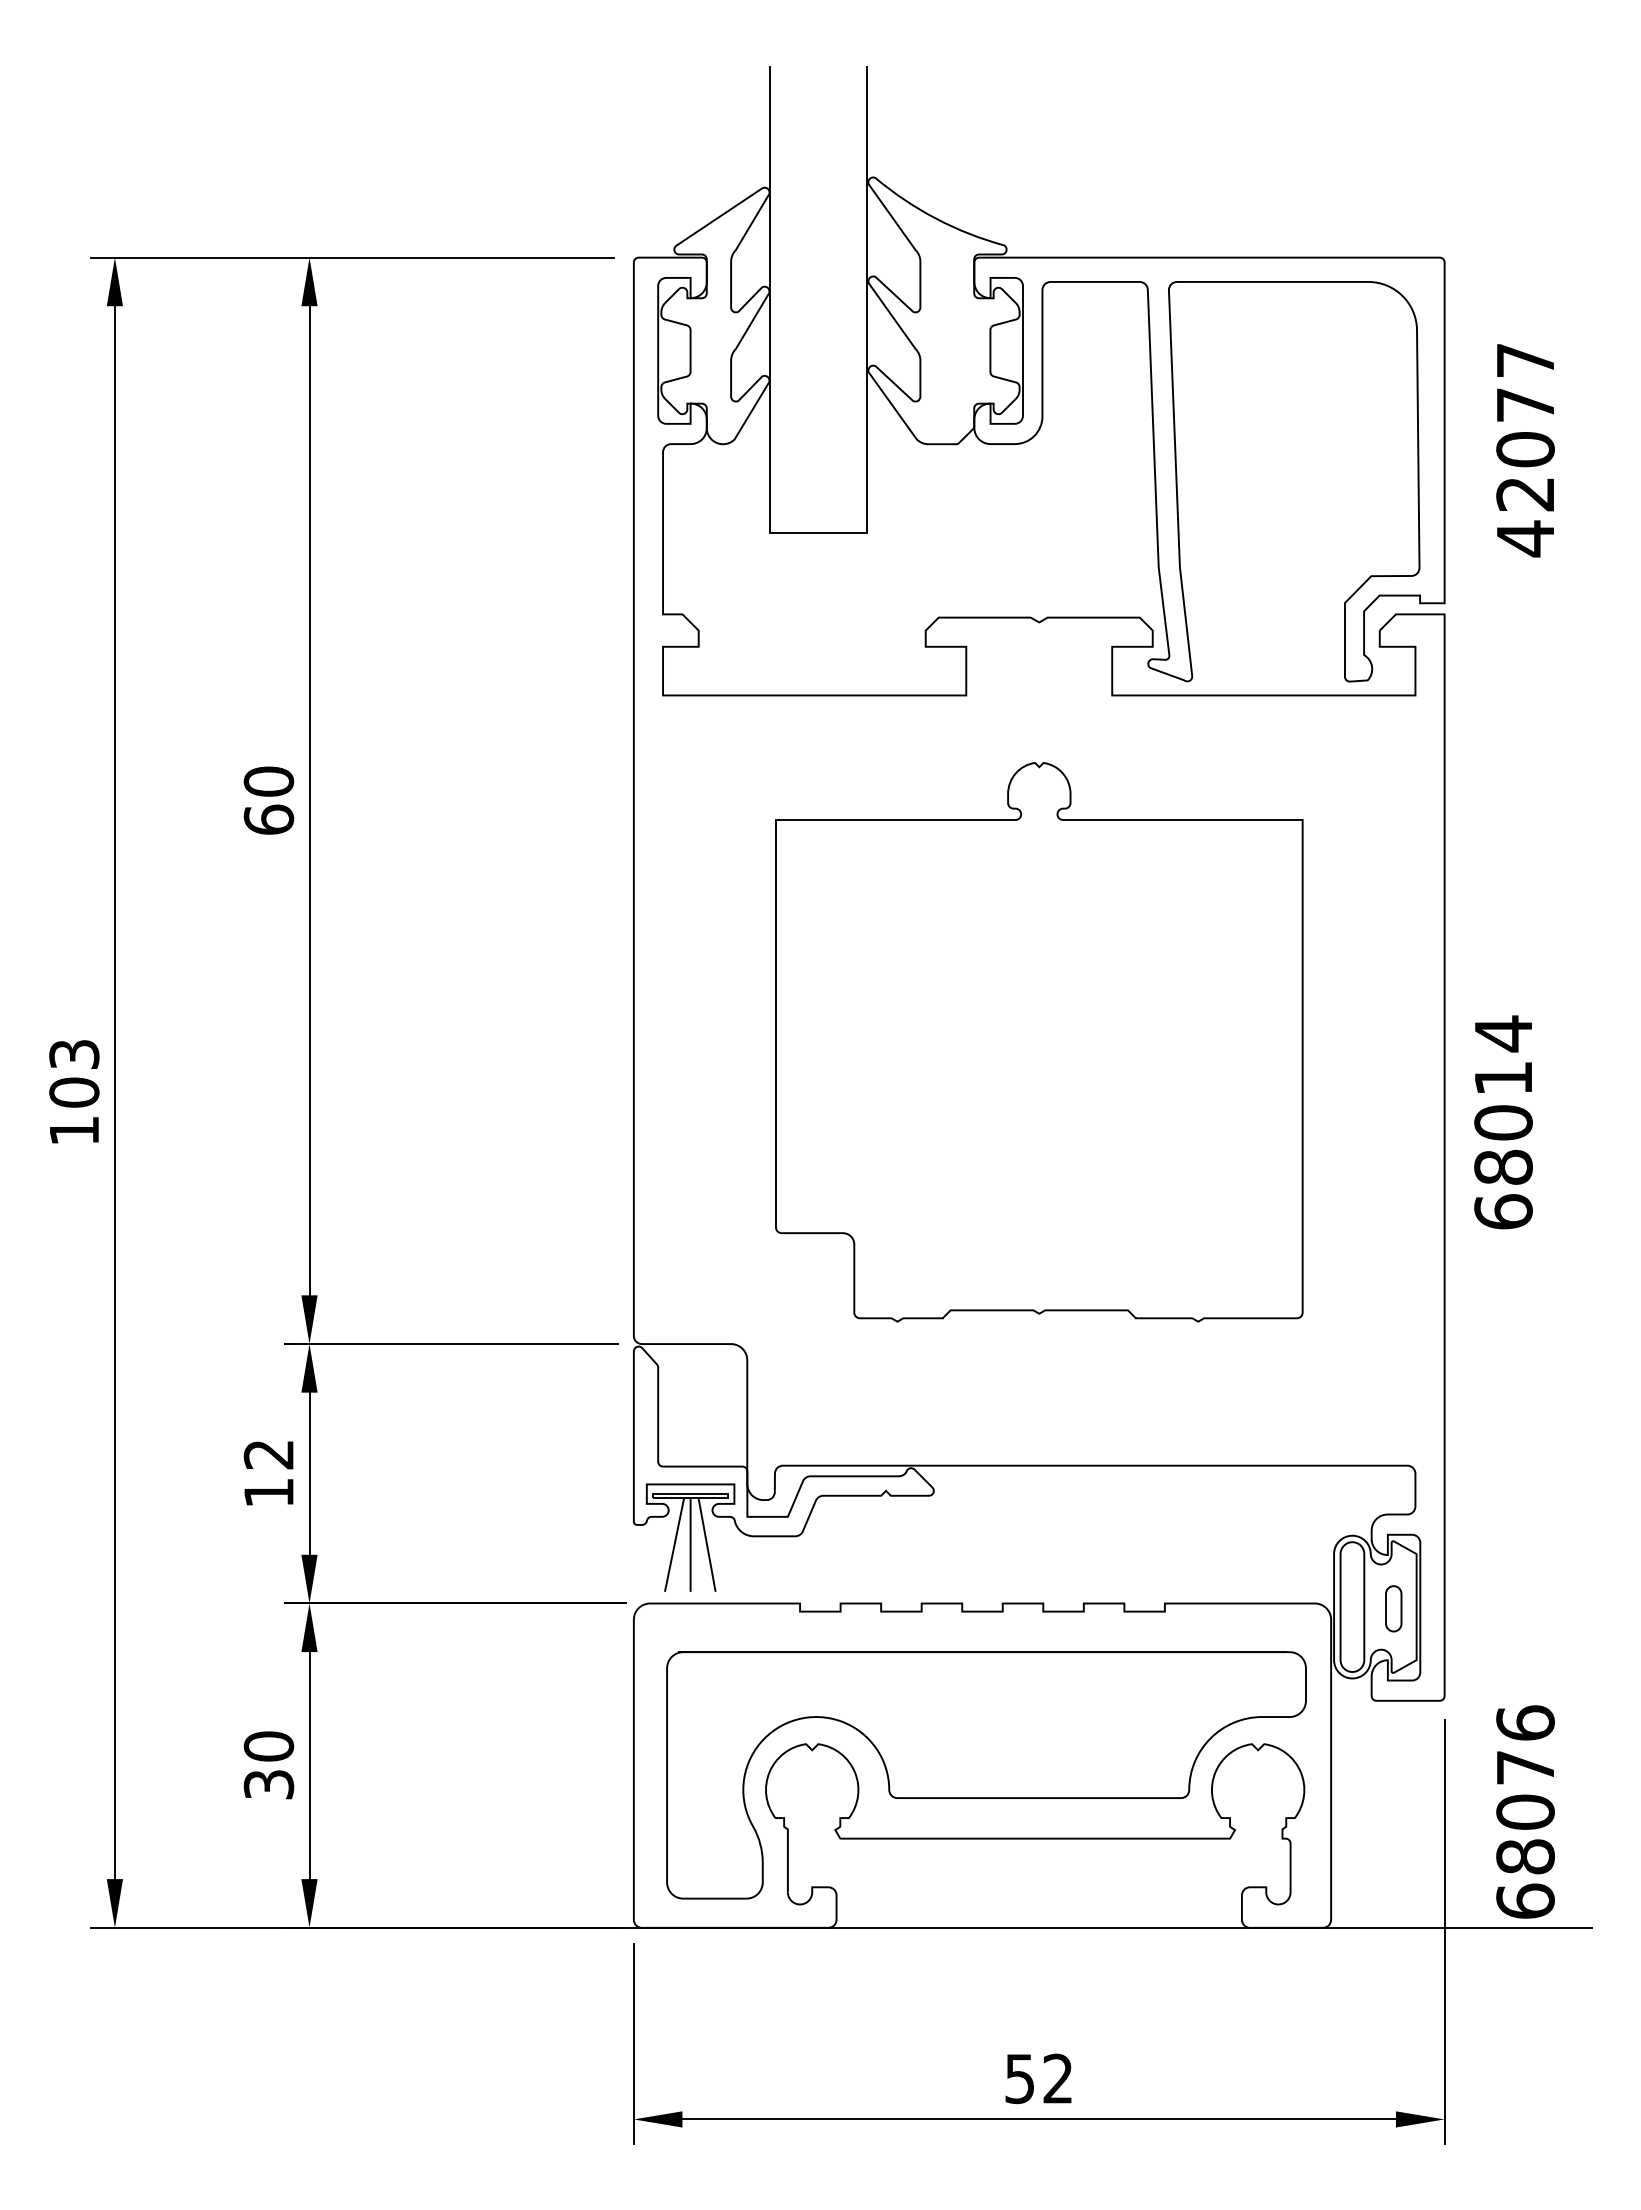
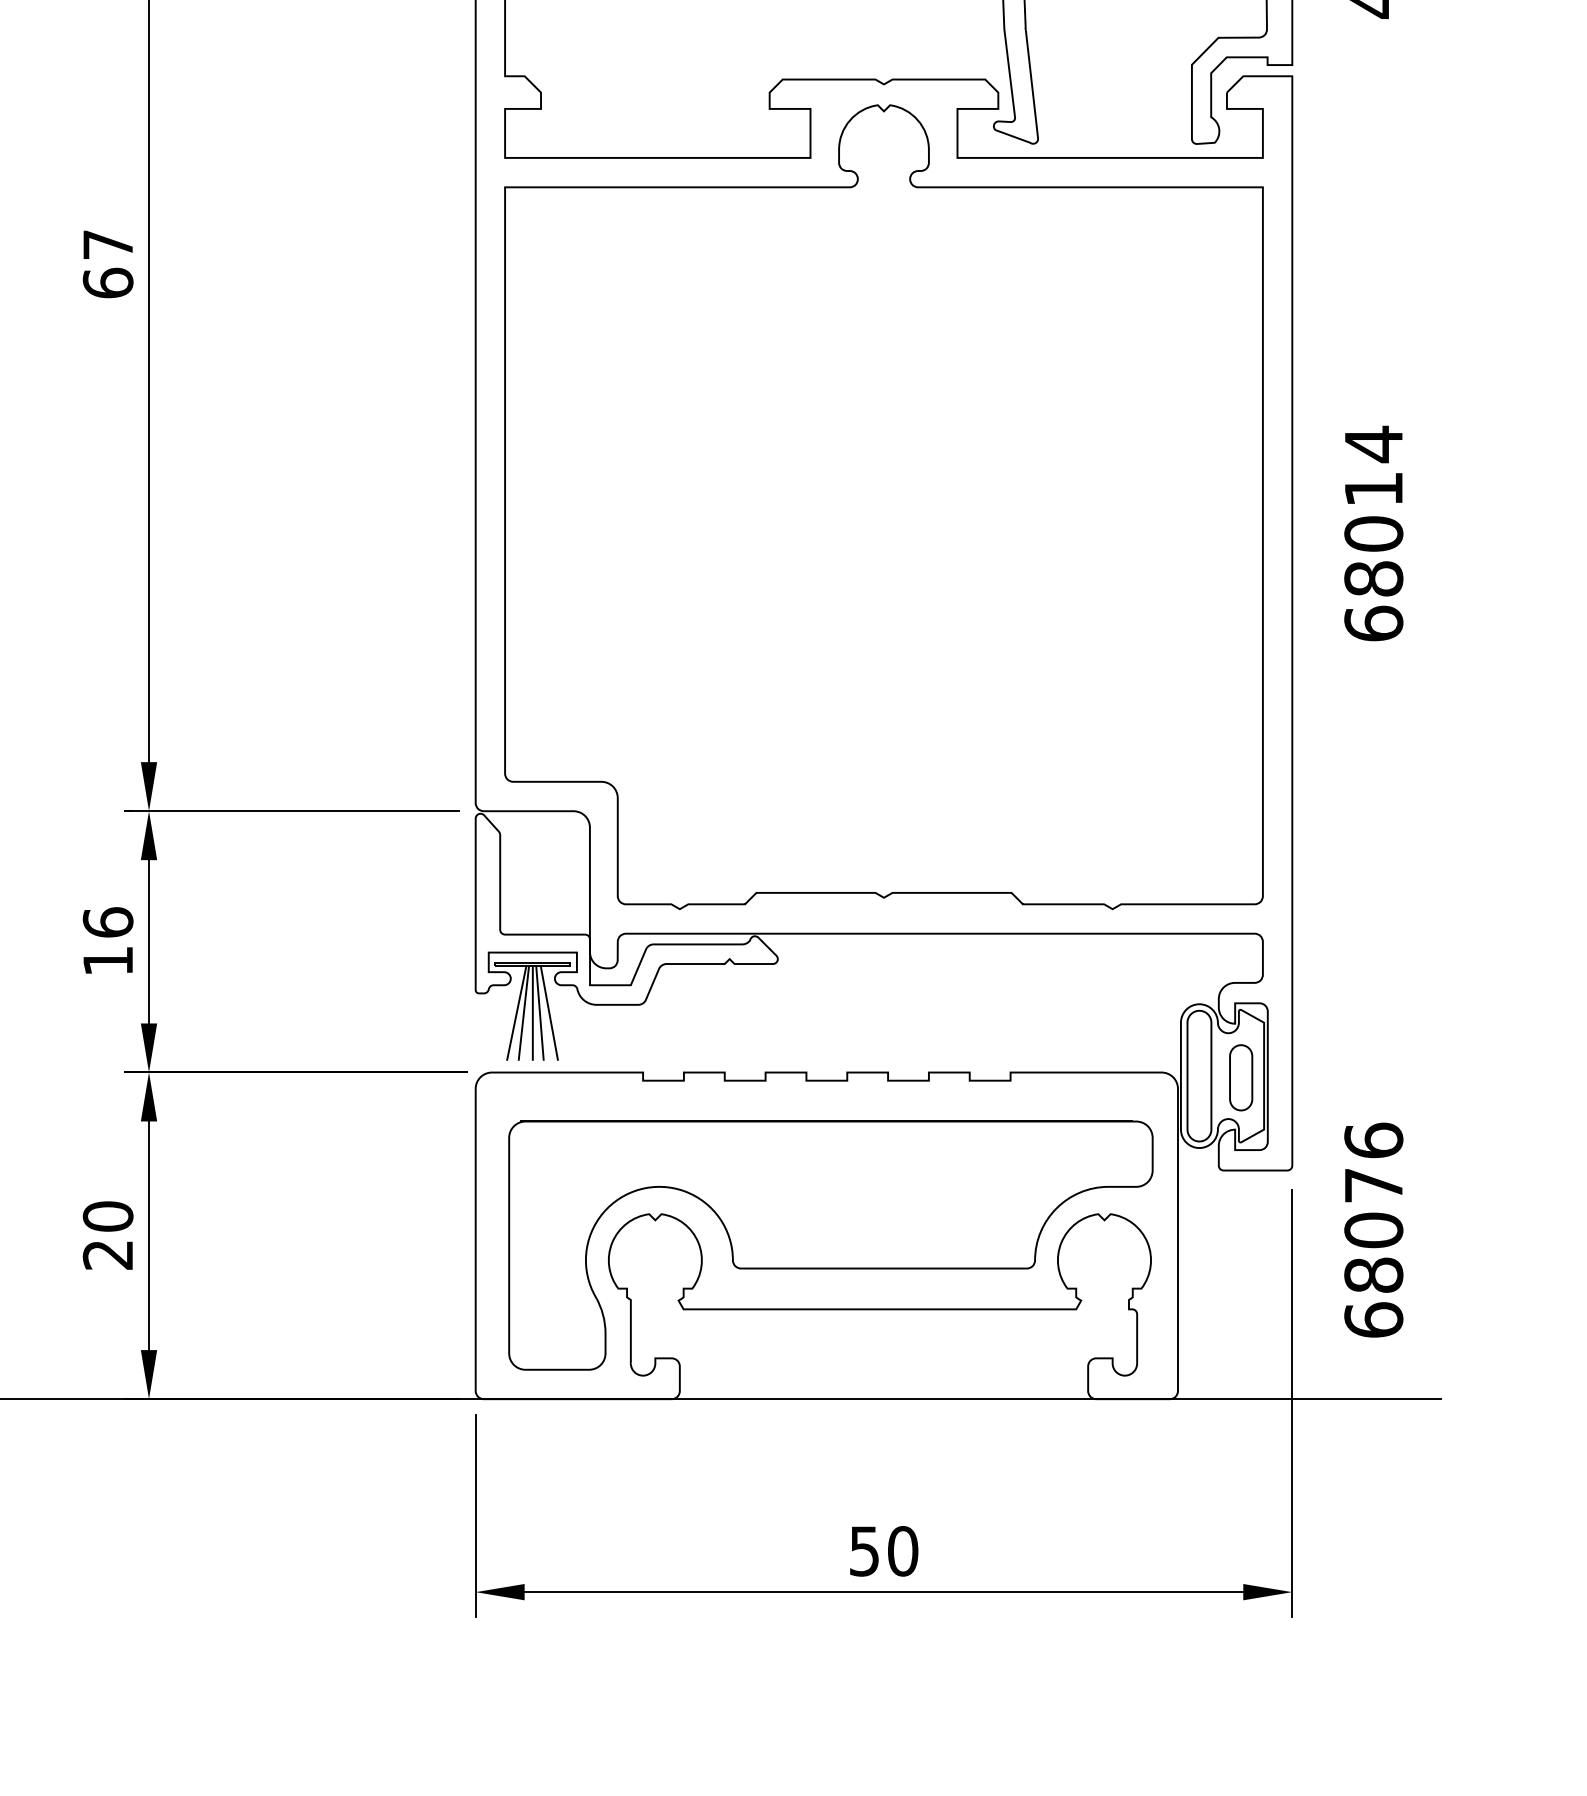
text: (268, 781) -> (107, 244), 60 -> 67
part: (1039, 1042) -> (884, 507), size x1.43
text: (1503, 1122) -> (1373, 533), moved
text: (268, 1454) -> (107, 922), 12 -> 16
line: (681, 1544) -> (523, 1013), added
line: (697, 1544) -> (539, 1013), added
part: (1393, 1608) -> (1240, 1077), size x1.43
text: (269, 1784) -> (108, 1254), 30 -> 20
text: (1525, 1811) -> (1373, 1229), moved
text: (1058, 2078) -> (903, 1550), 52 -> 50

